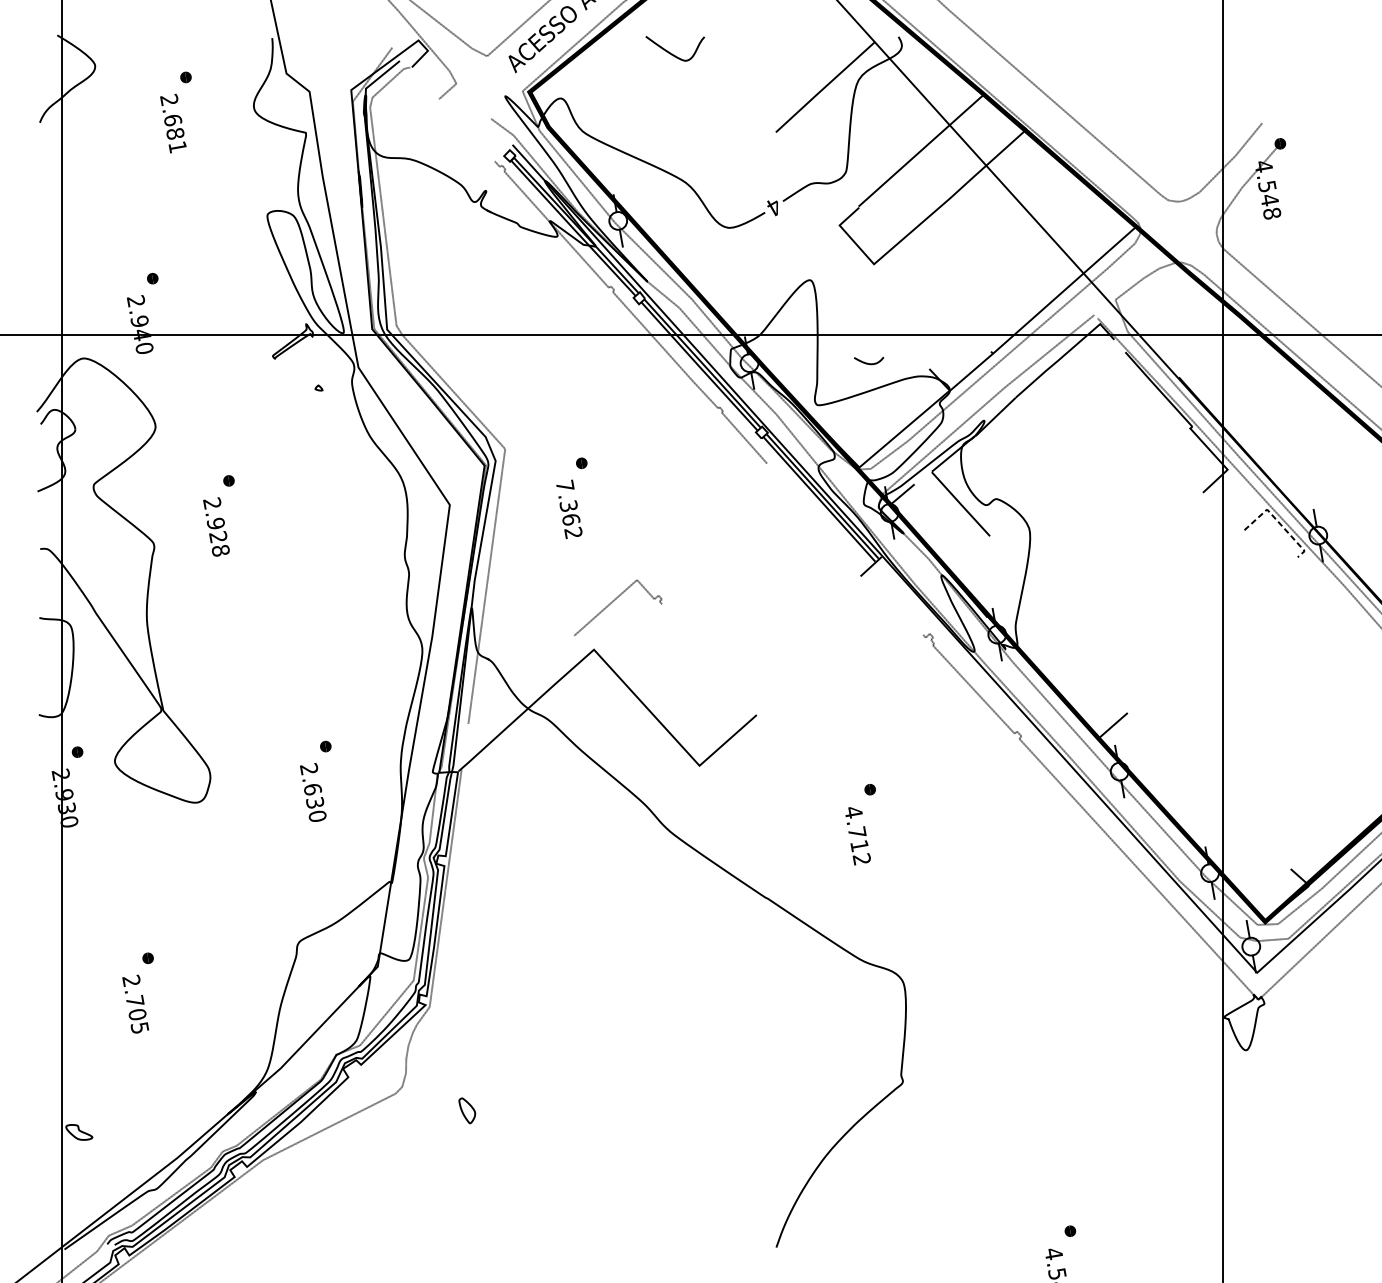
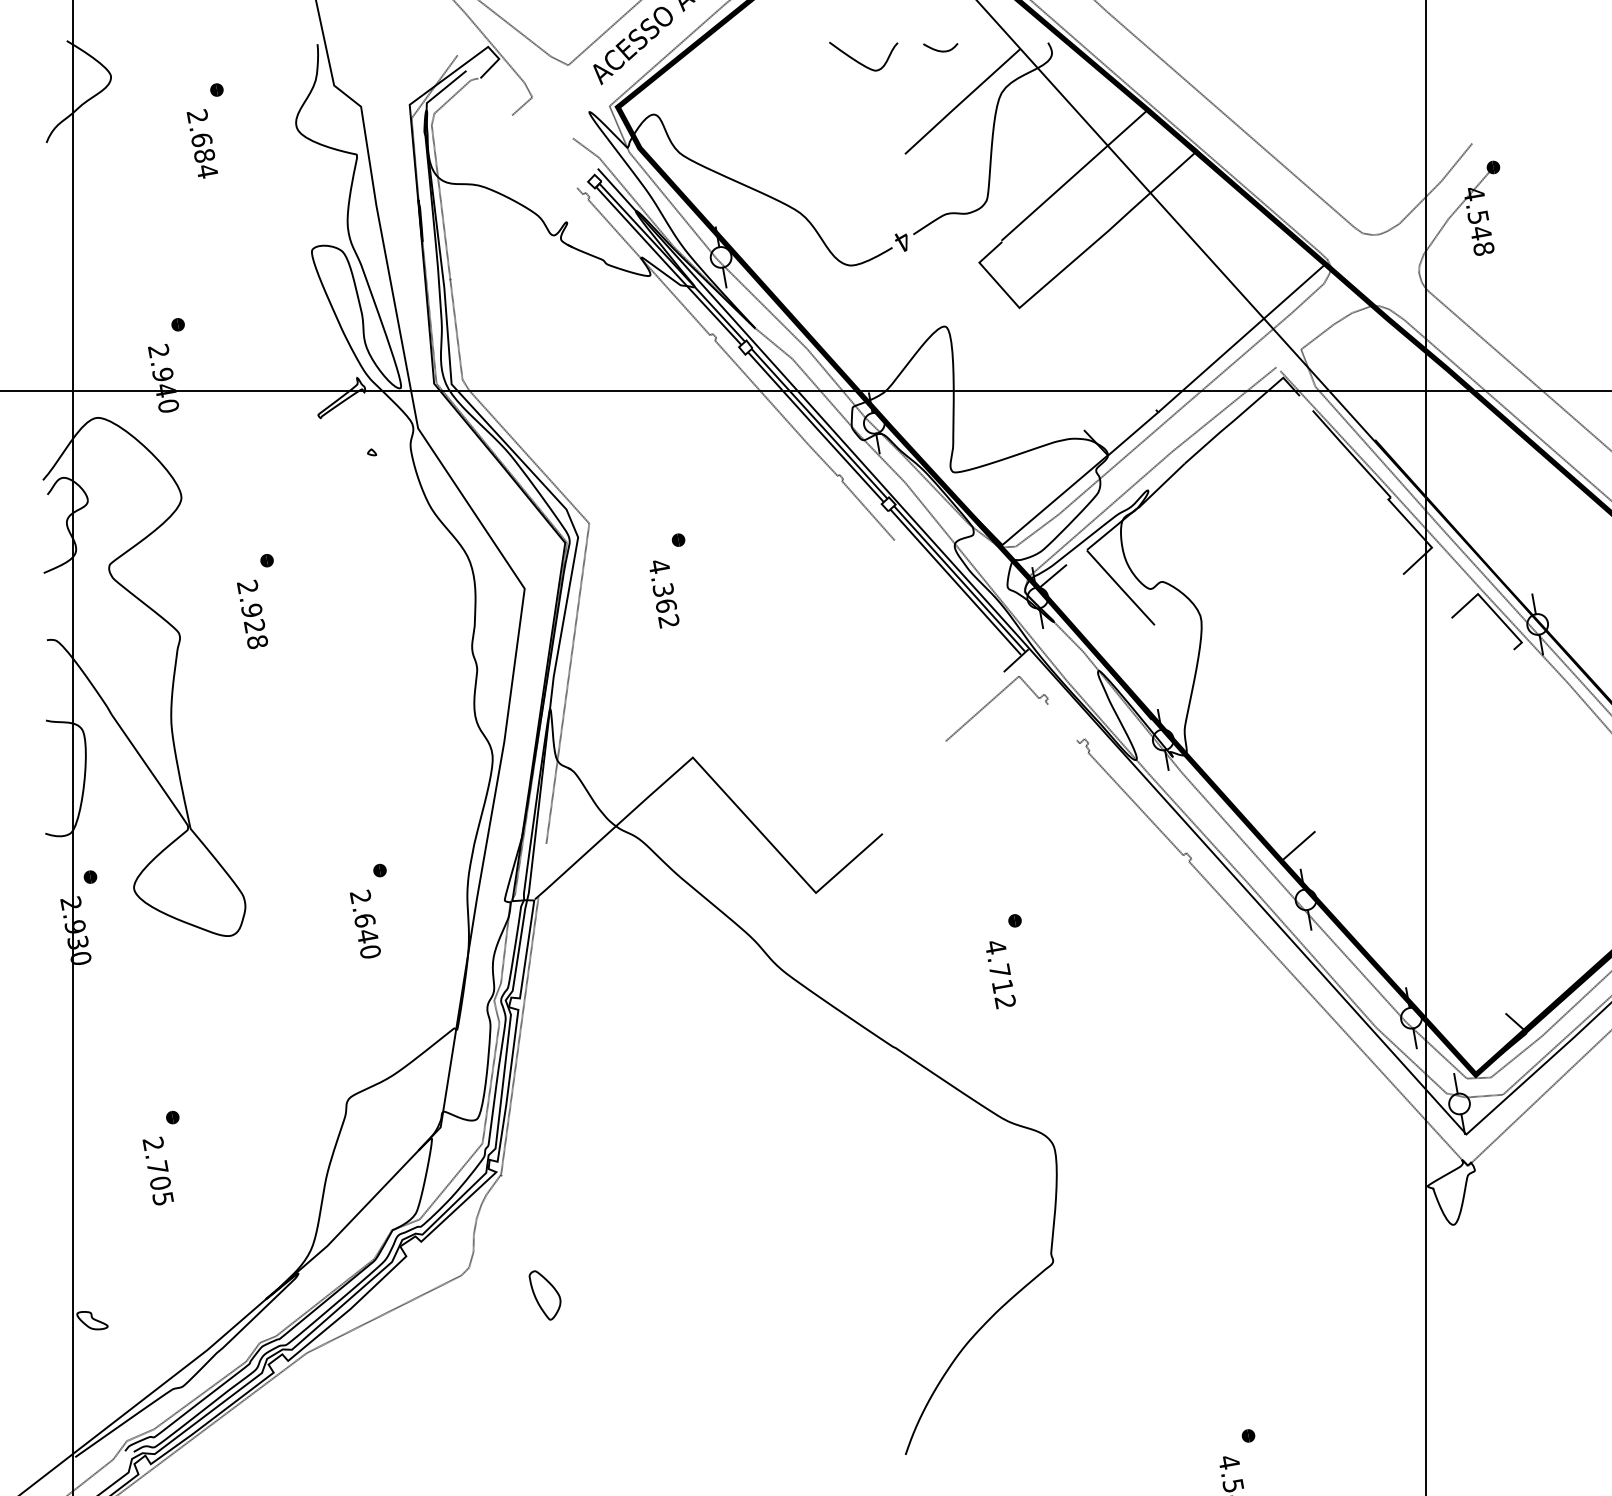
curve: (672, 53) -> (860, 62), moved
text: (177, 147) -> (206, 171), 2.681 -> 2.684
curve: (868, 363) -> (940, 50), moved
text: (565, 485) -> (659, 566), 7.362 -> 4.362
line: (1278, 522) -> (1491, 609), dashed -> solid
curve: (612, 602) -> (990, 702), moved
text: (315, 803) -> (367, 936), 2.630 -> 2.640
part: (466, 1110) -> (544, 1295), size x1.67

